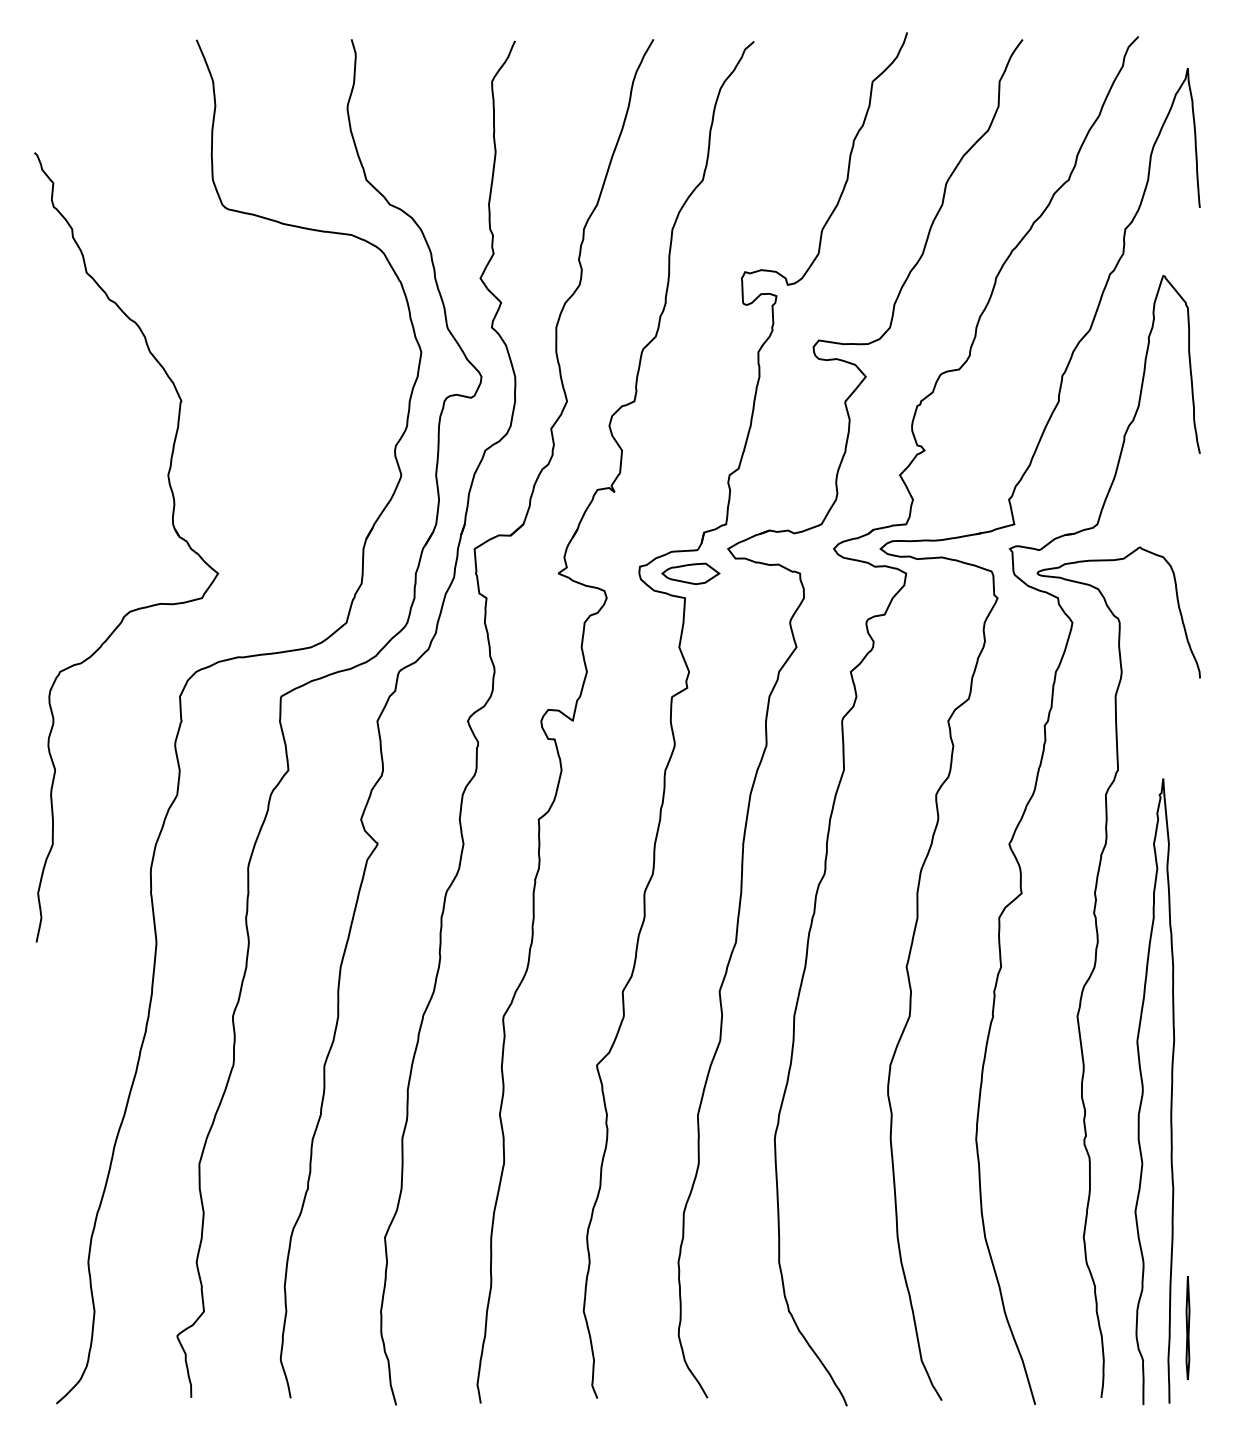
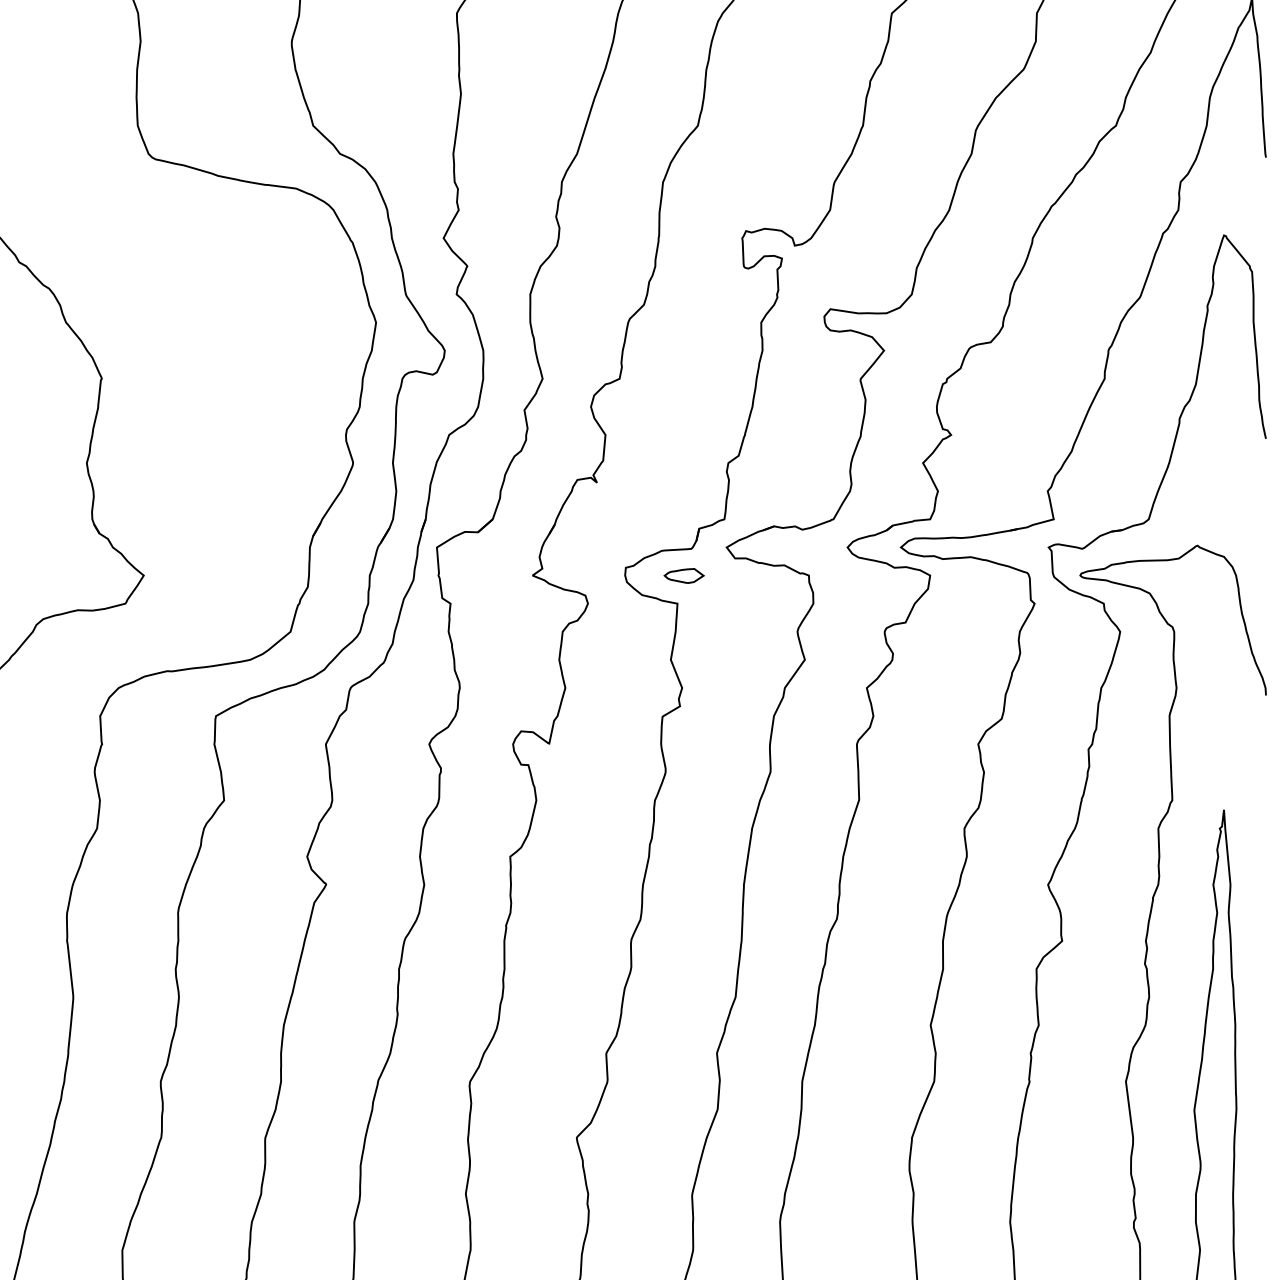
part: (690, 573) -> (683, 575), size x0.6

